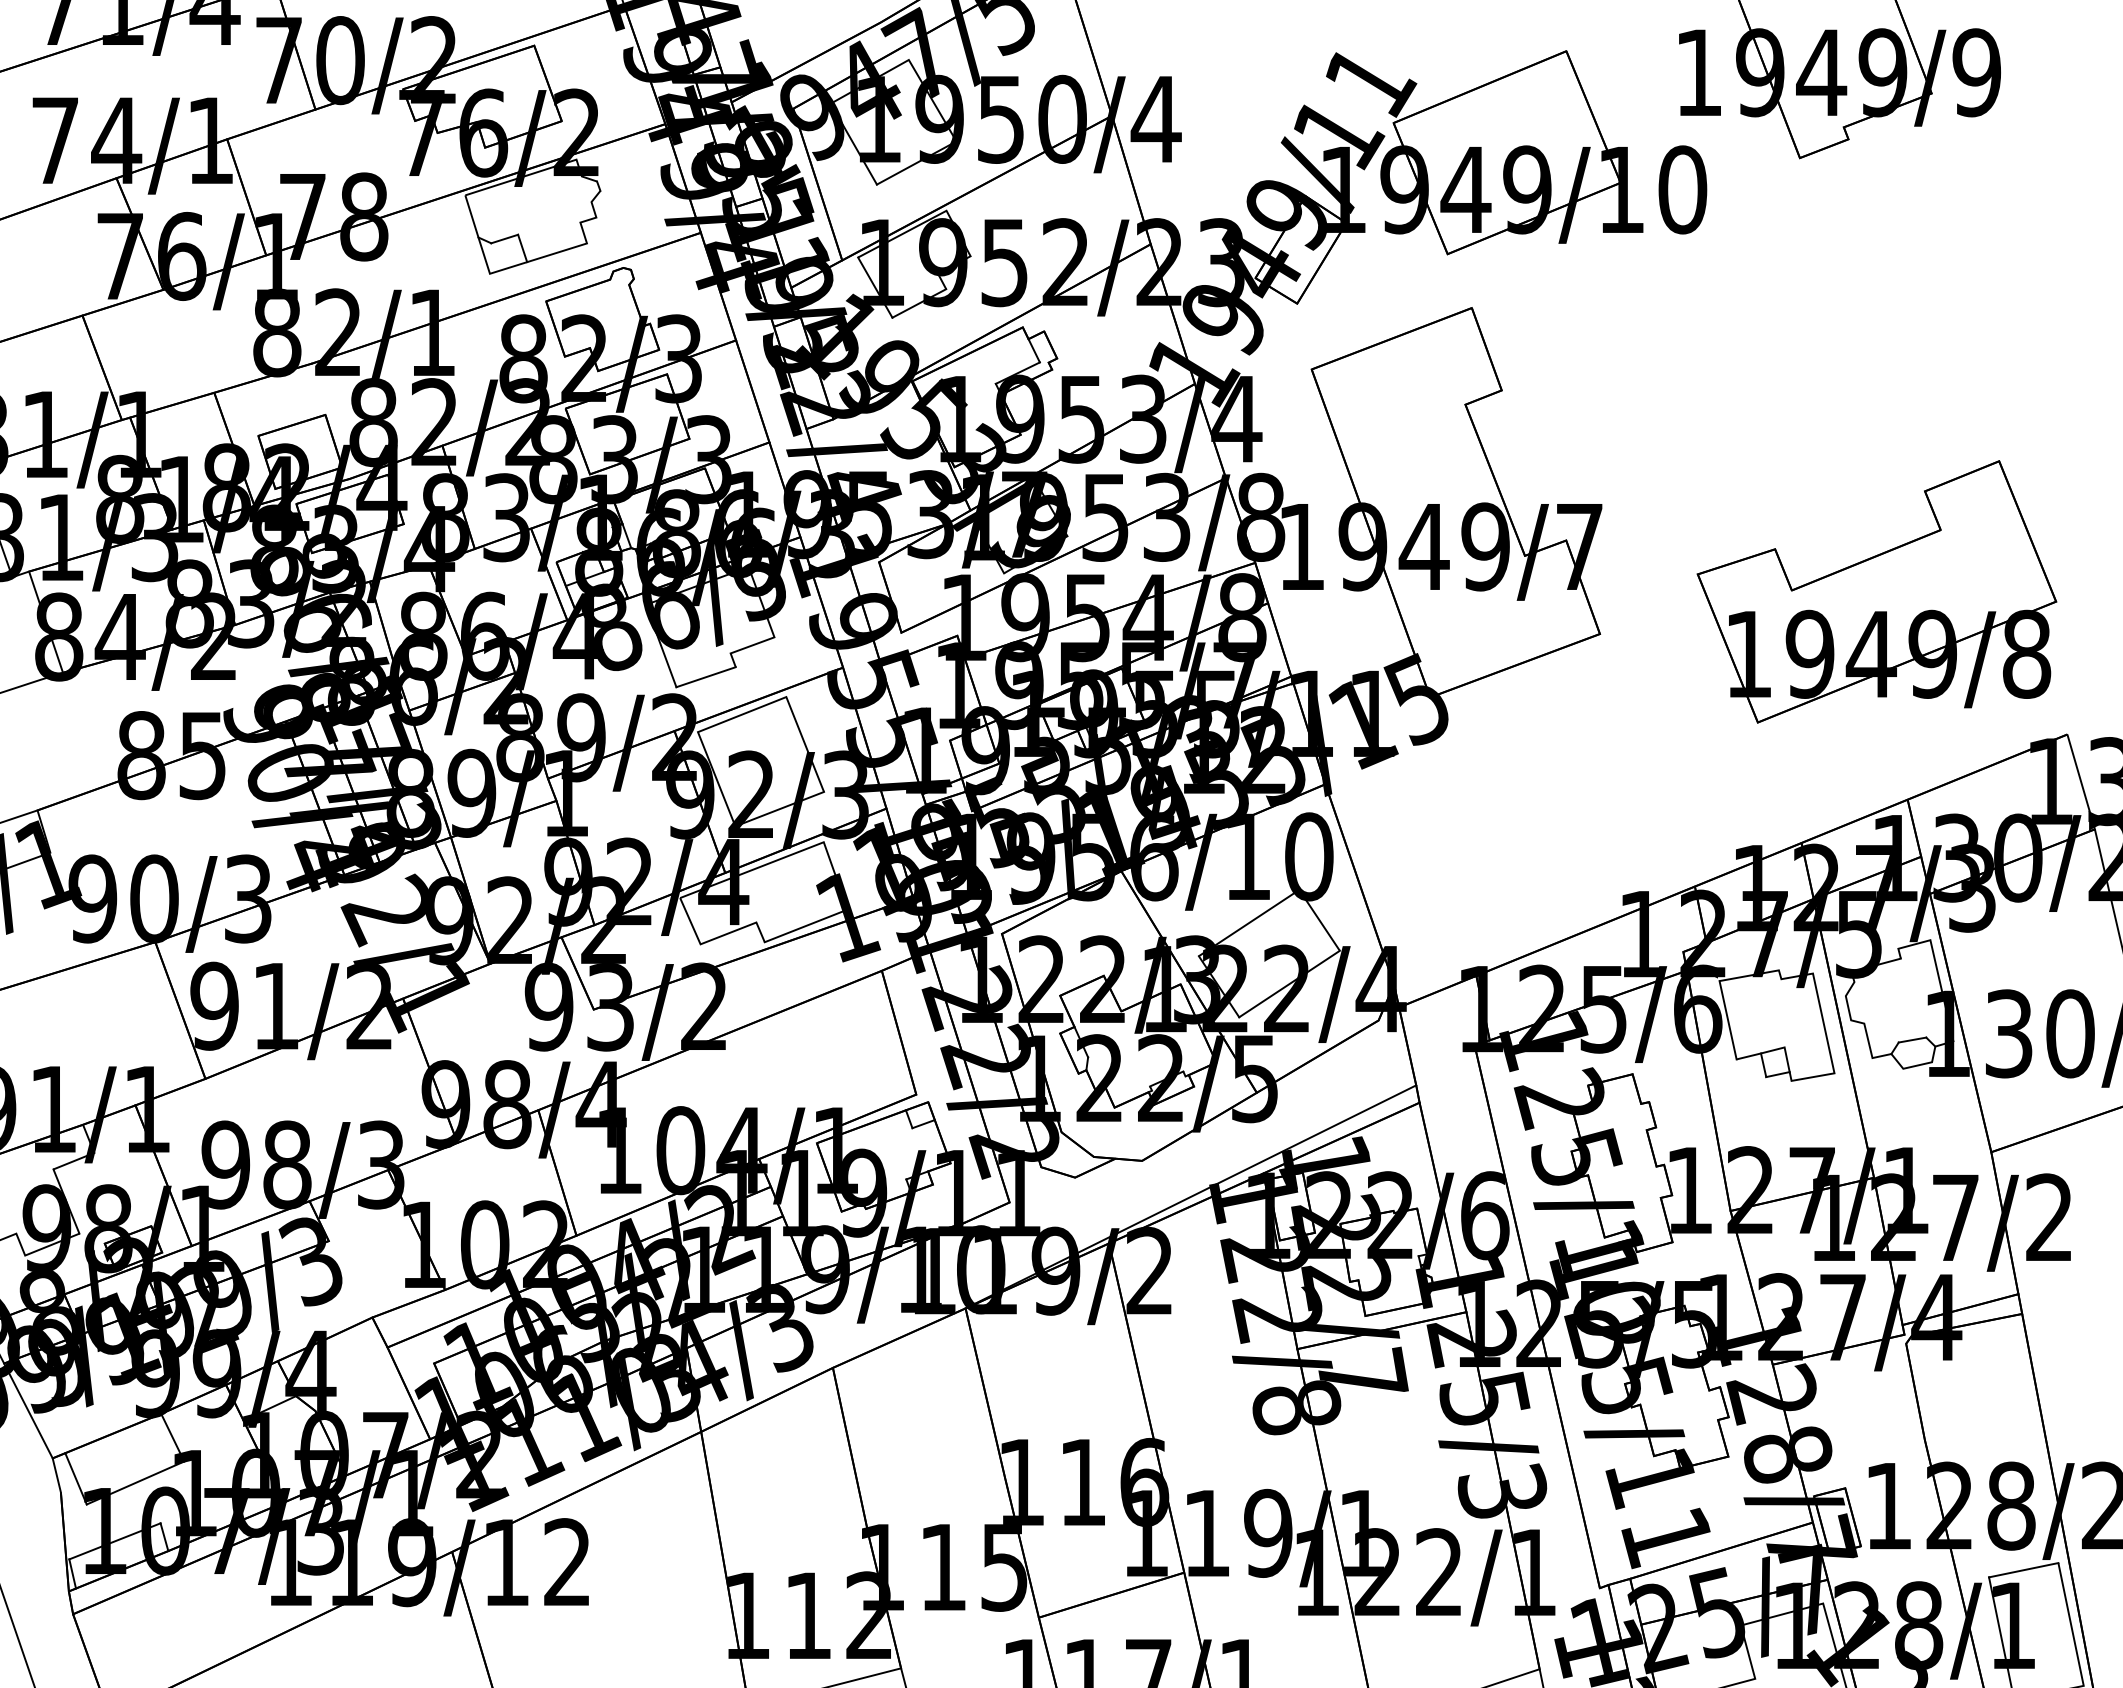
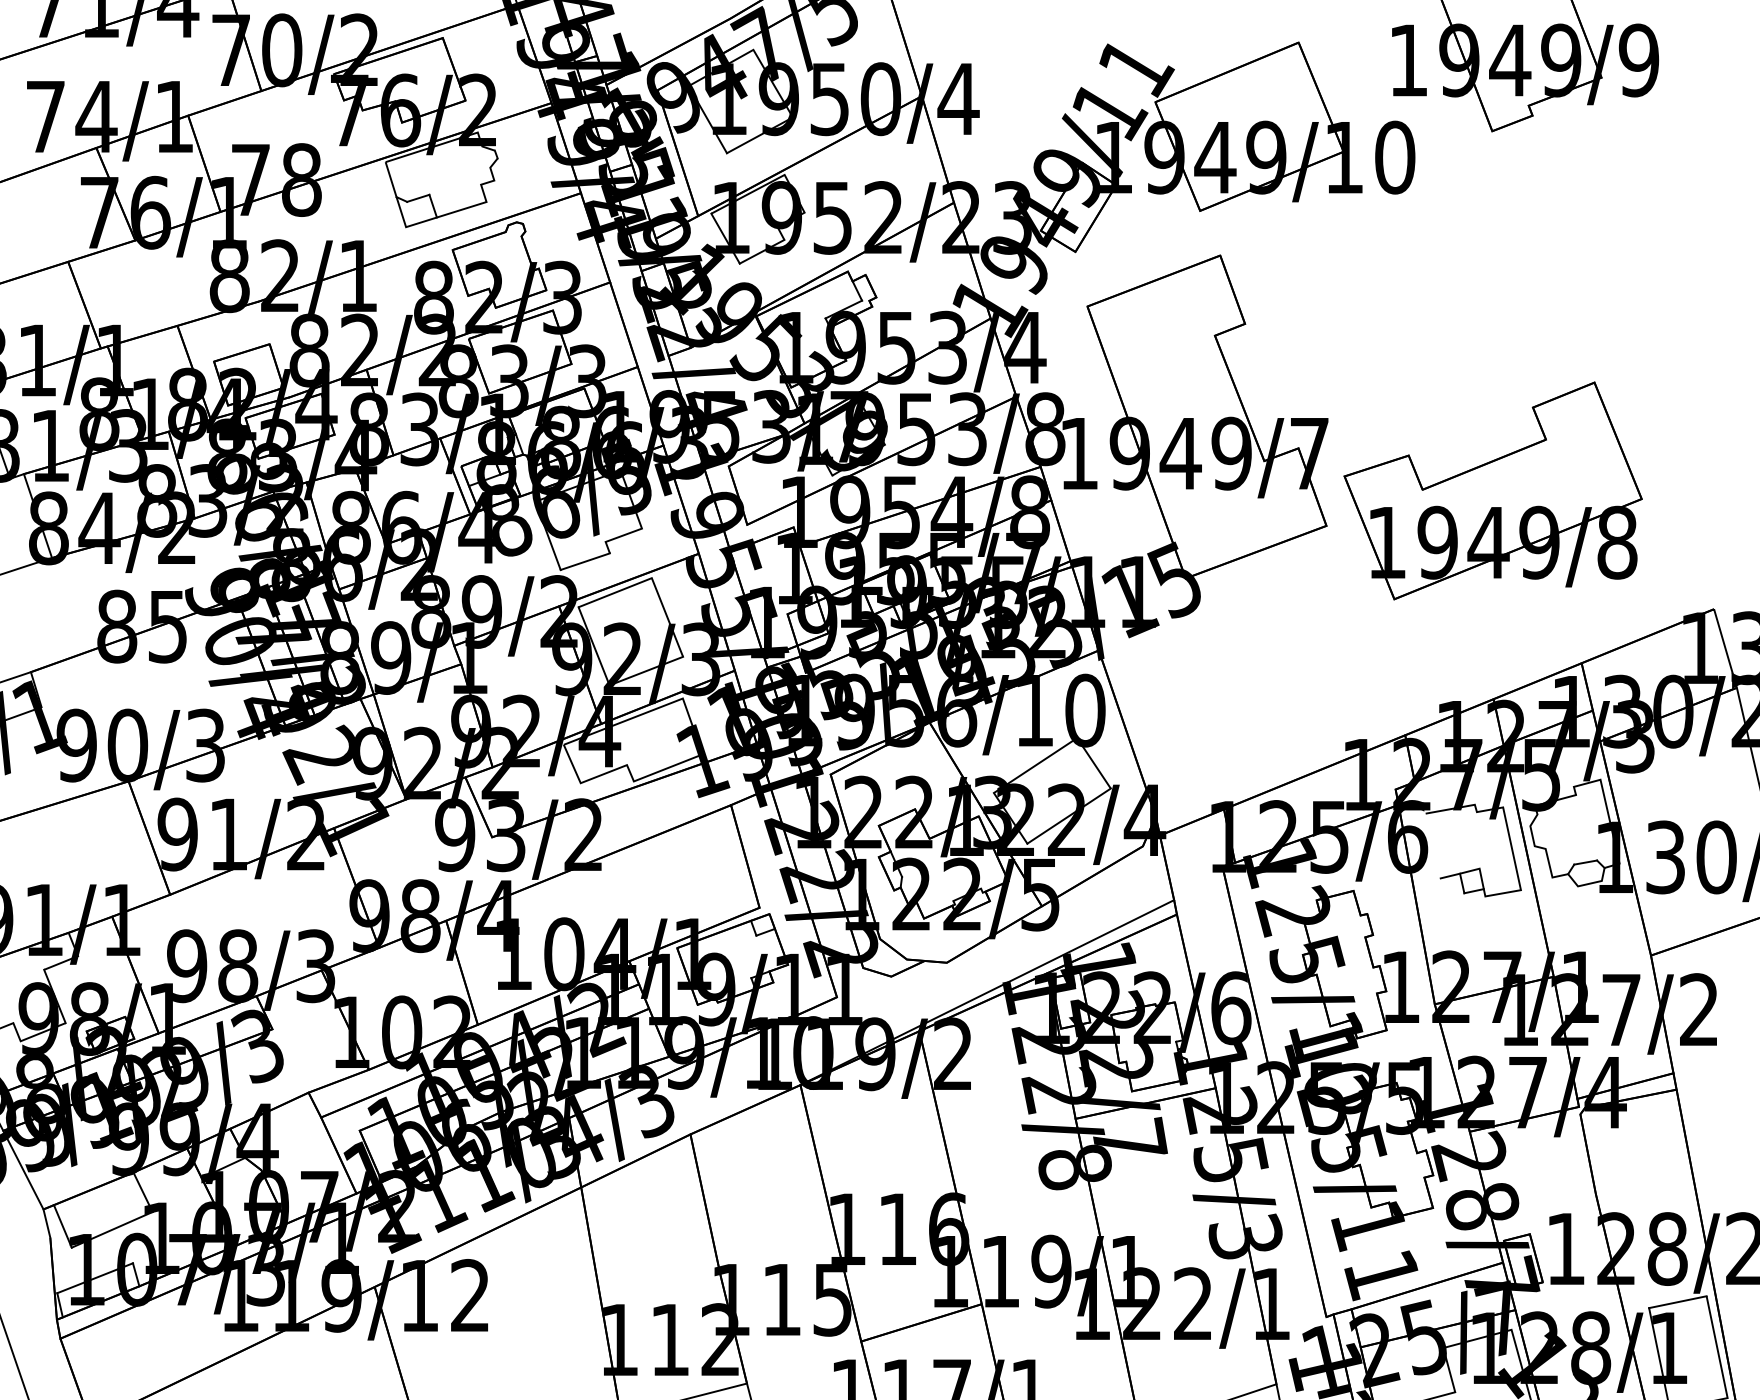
part: (1876, 591) -> (1492, 490), moved
line: (1727, 1020) -> (1432, 846), removed

